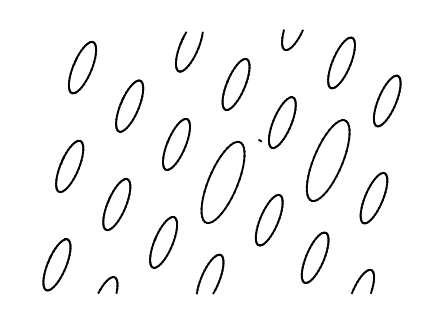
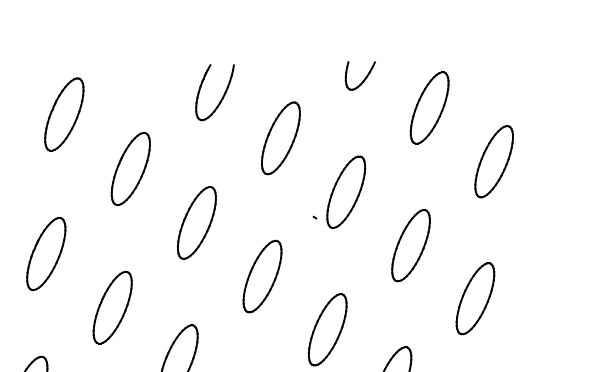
part: (328, 160) -> (411, 245), size x0.62
part: (222, 182) -> (261, 276), size x0.62

